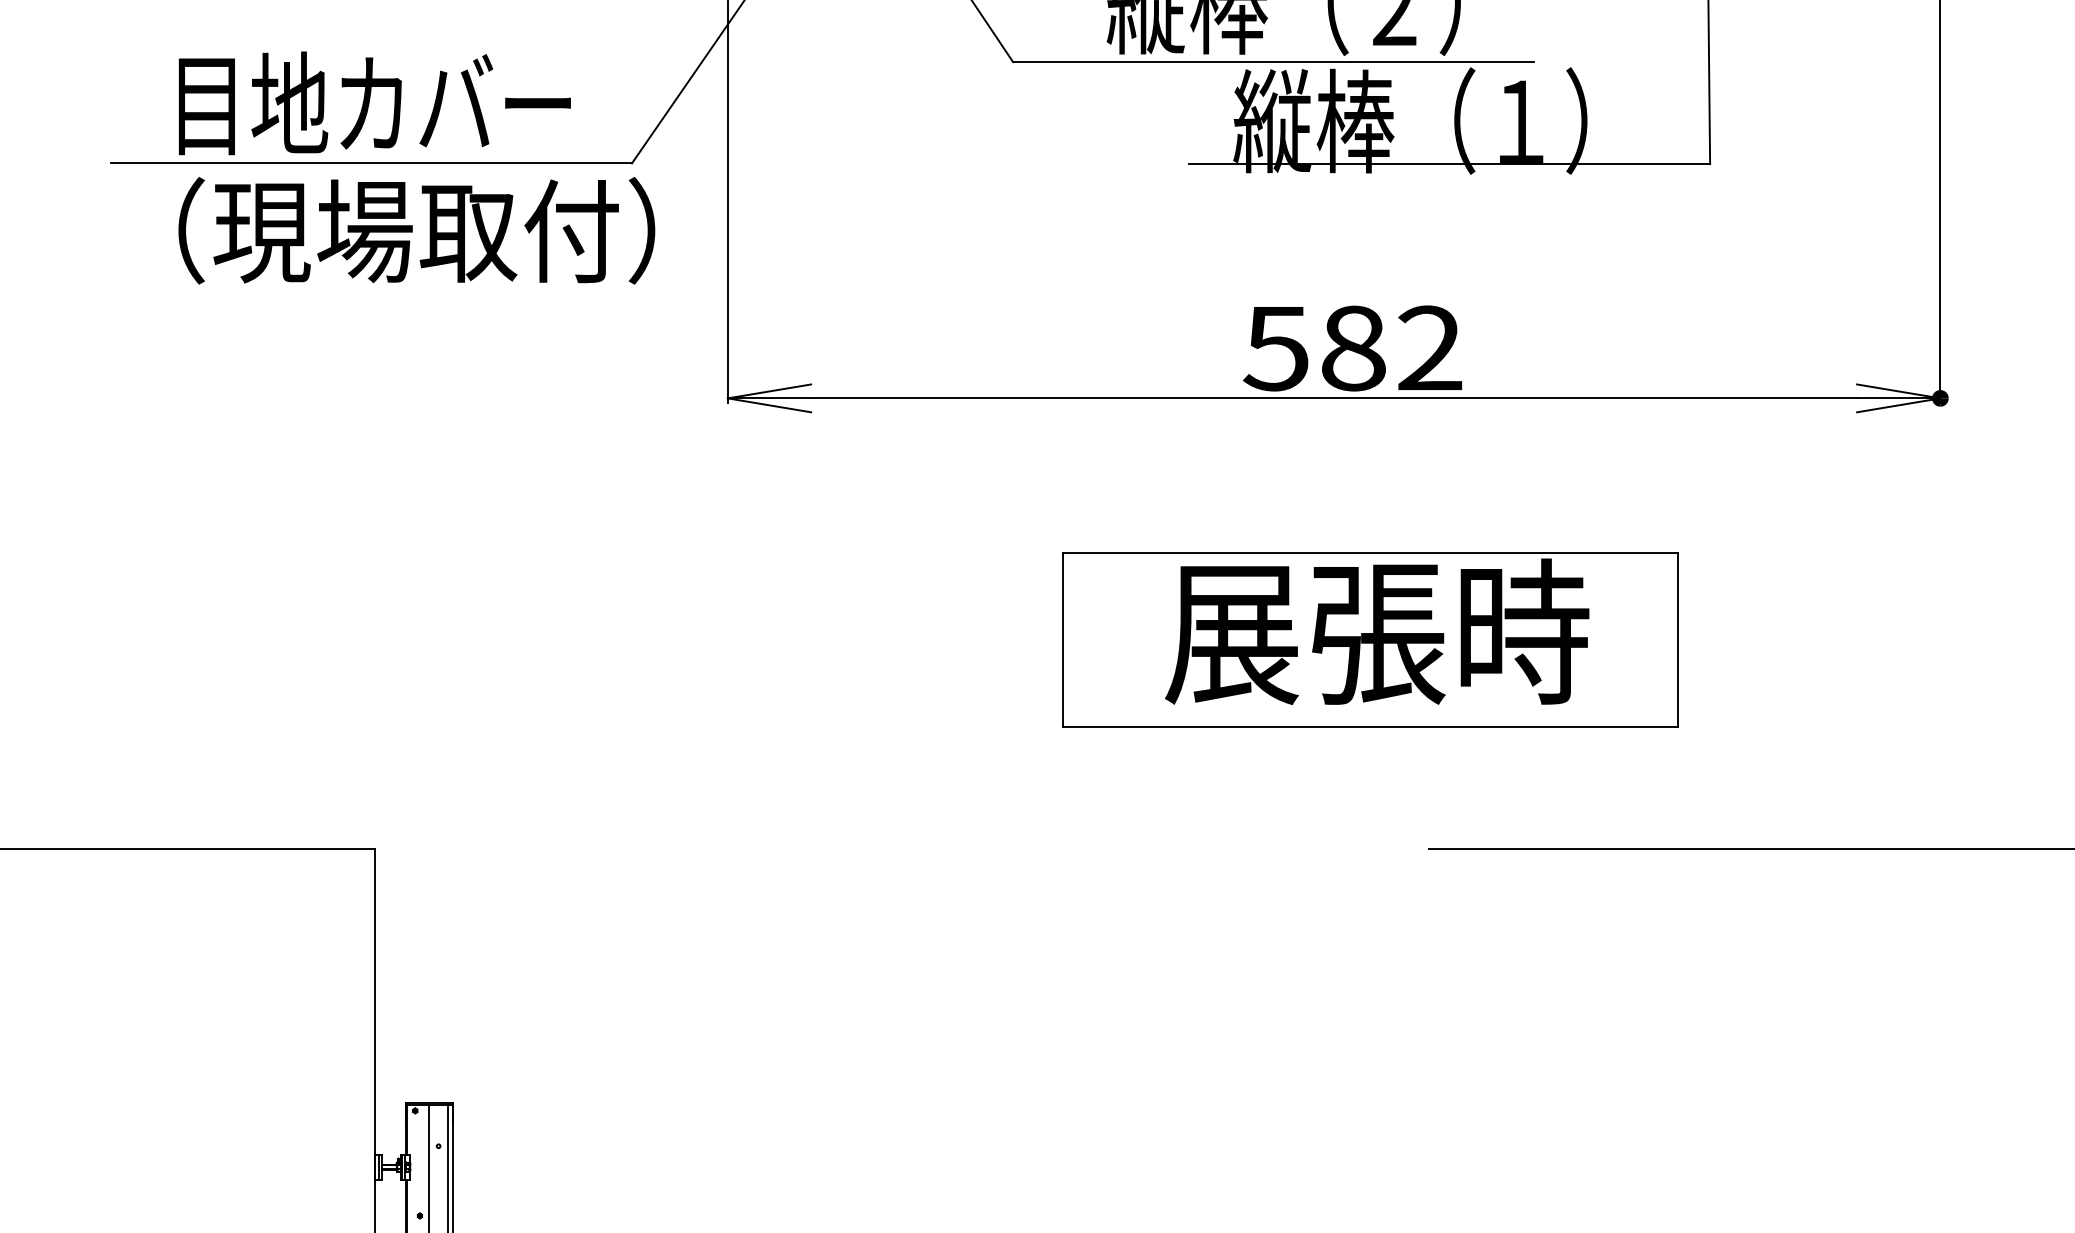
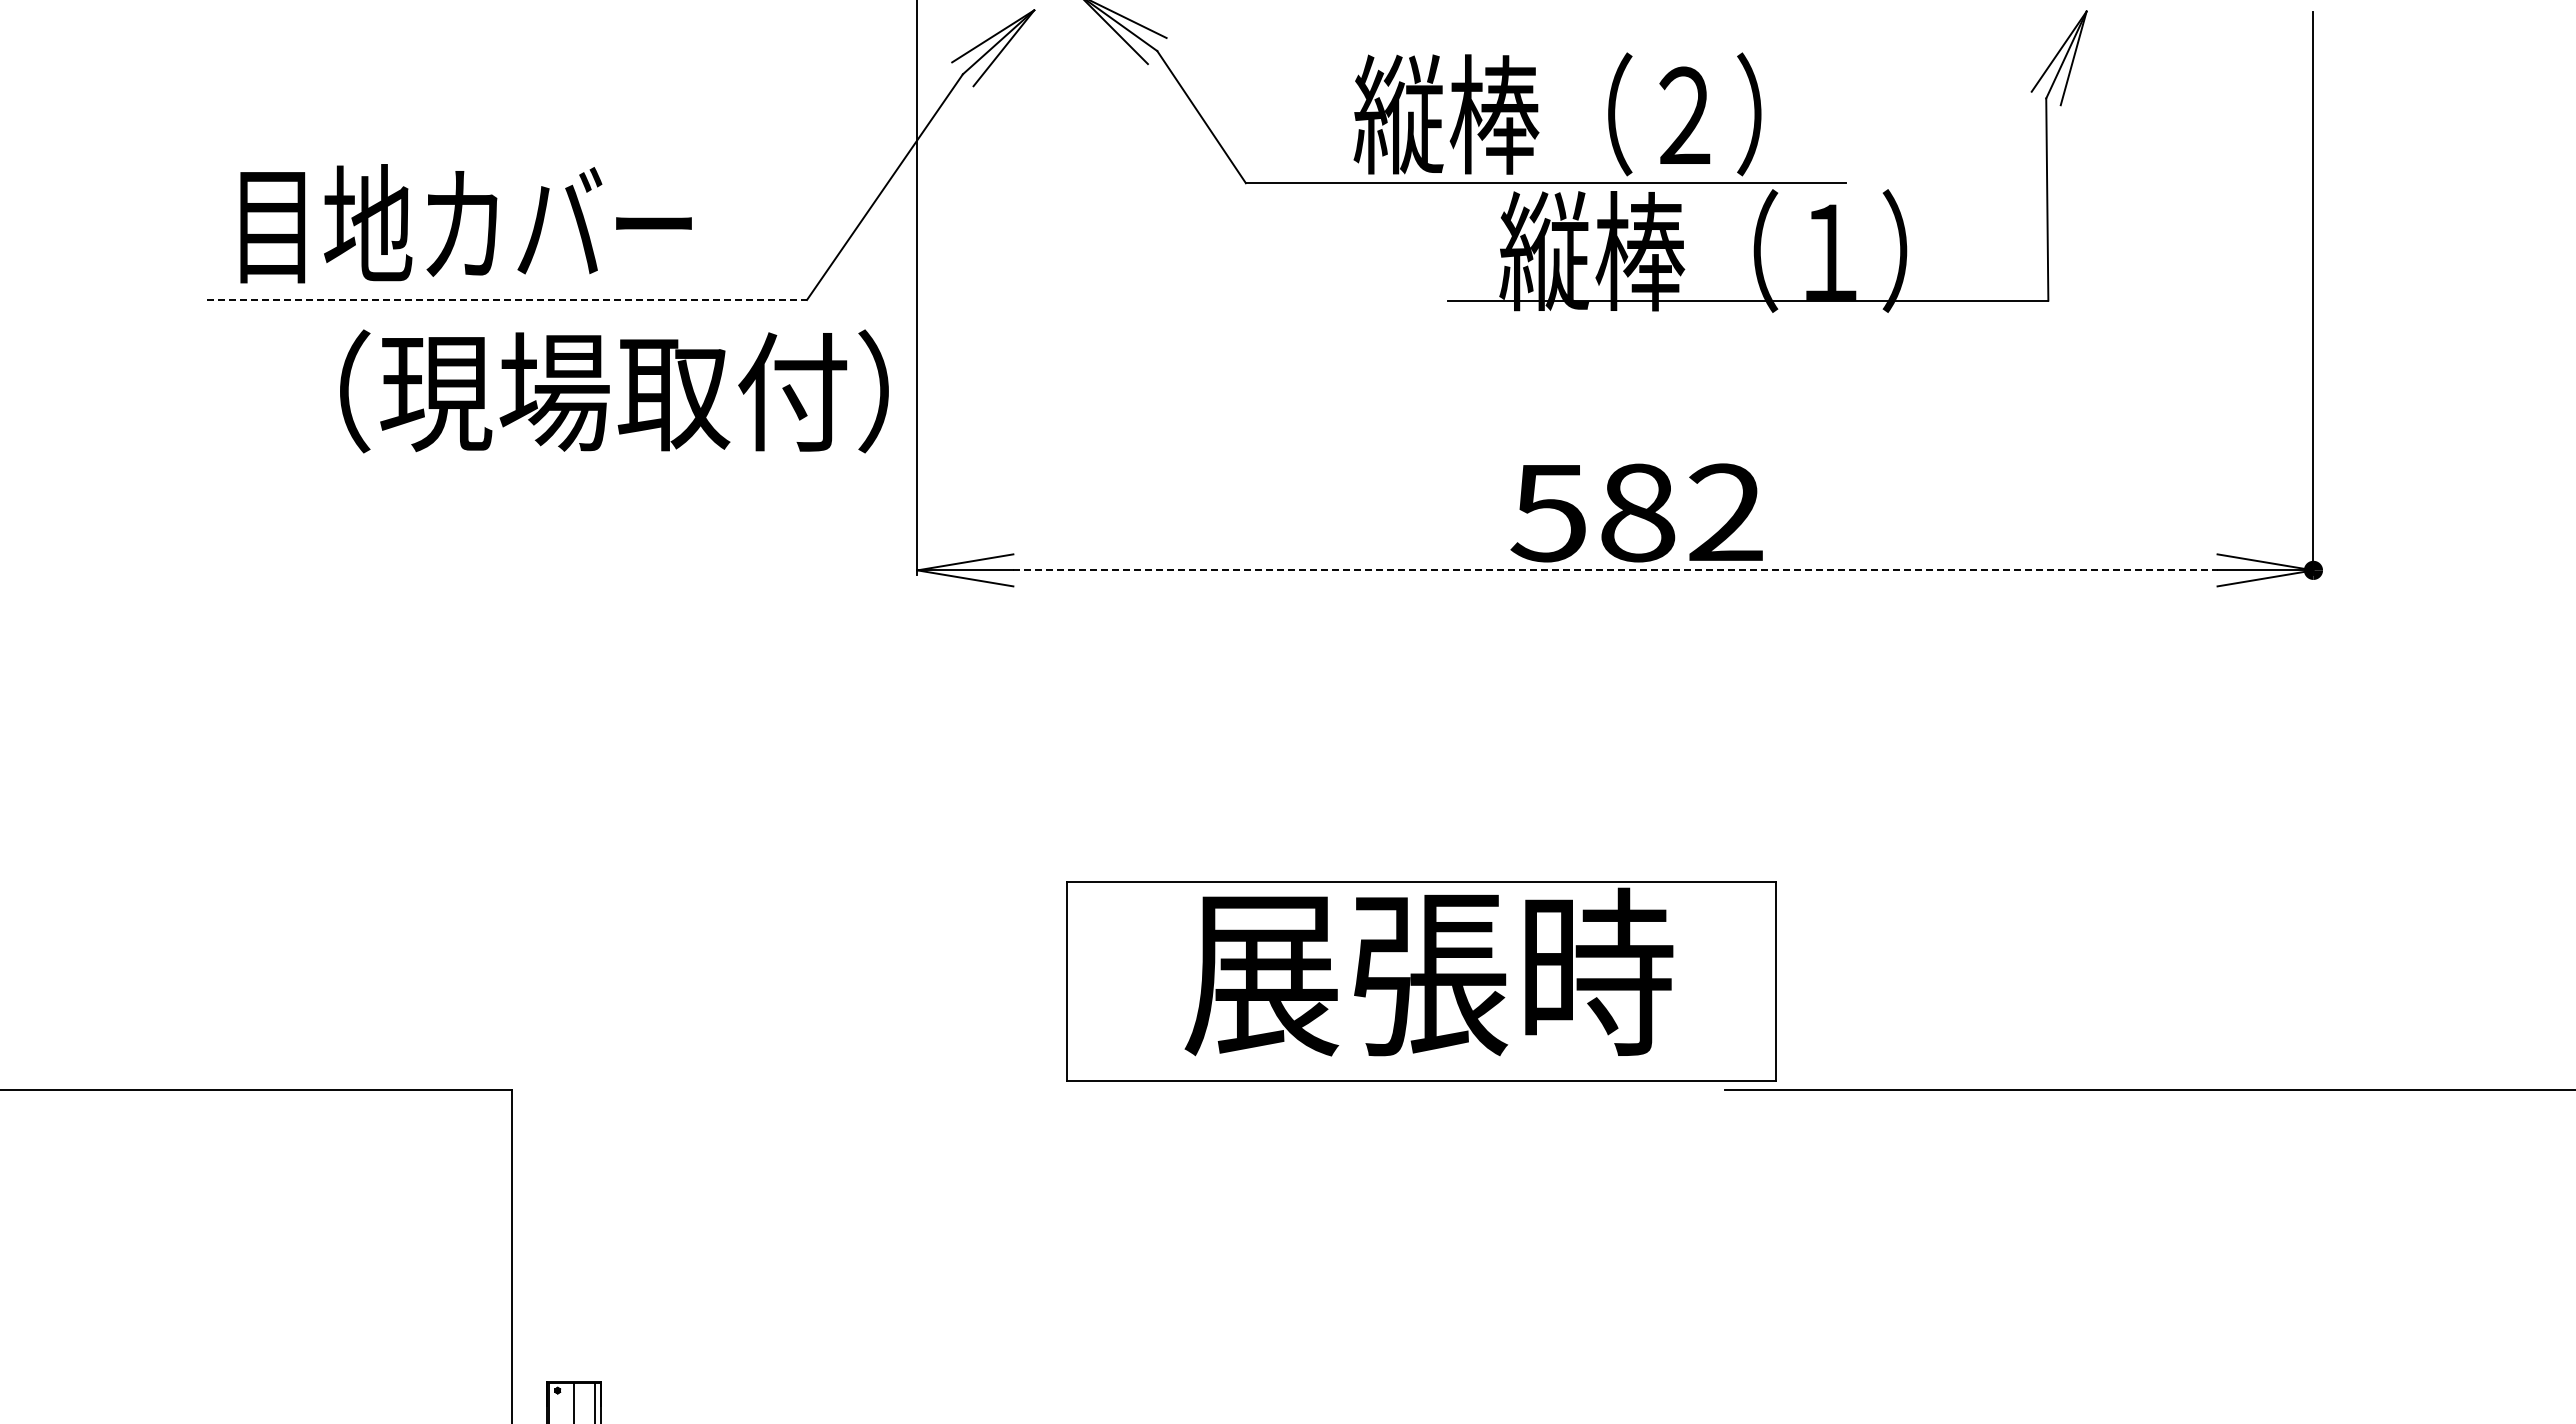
text: (374, 103) -> (465, 223), moved
line: (371, 163) -> (507, 299), solid -> dashed
text: (416, 230) -> (614, 391), moved
line: (1334, 398) -> (1615, 570), solid -> dashed
part: (1370, 639) -> (1421, 981), moved

